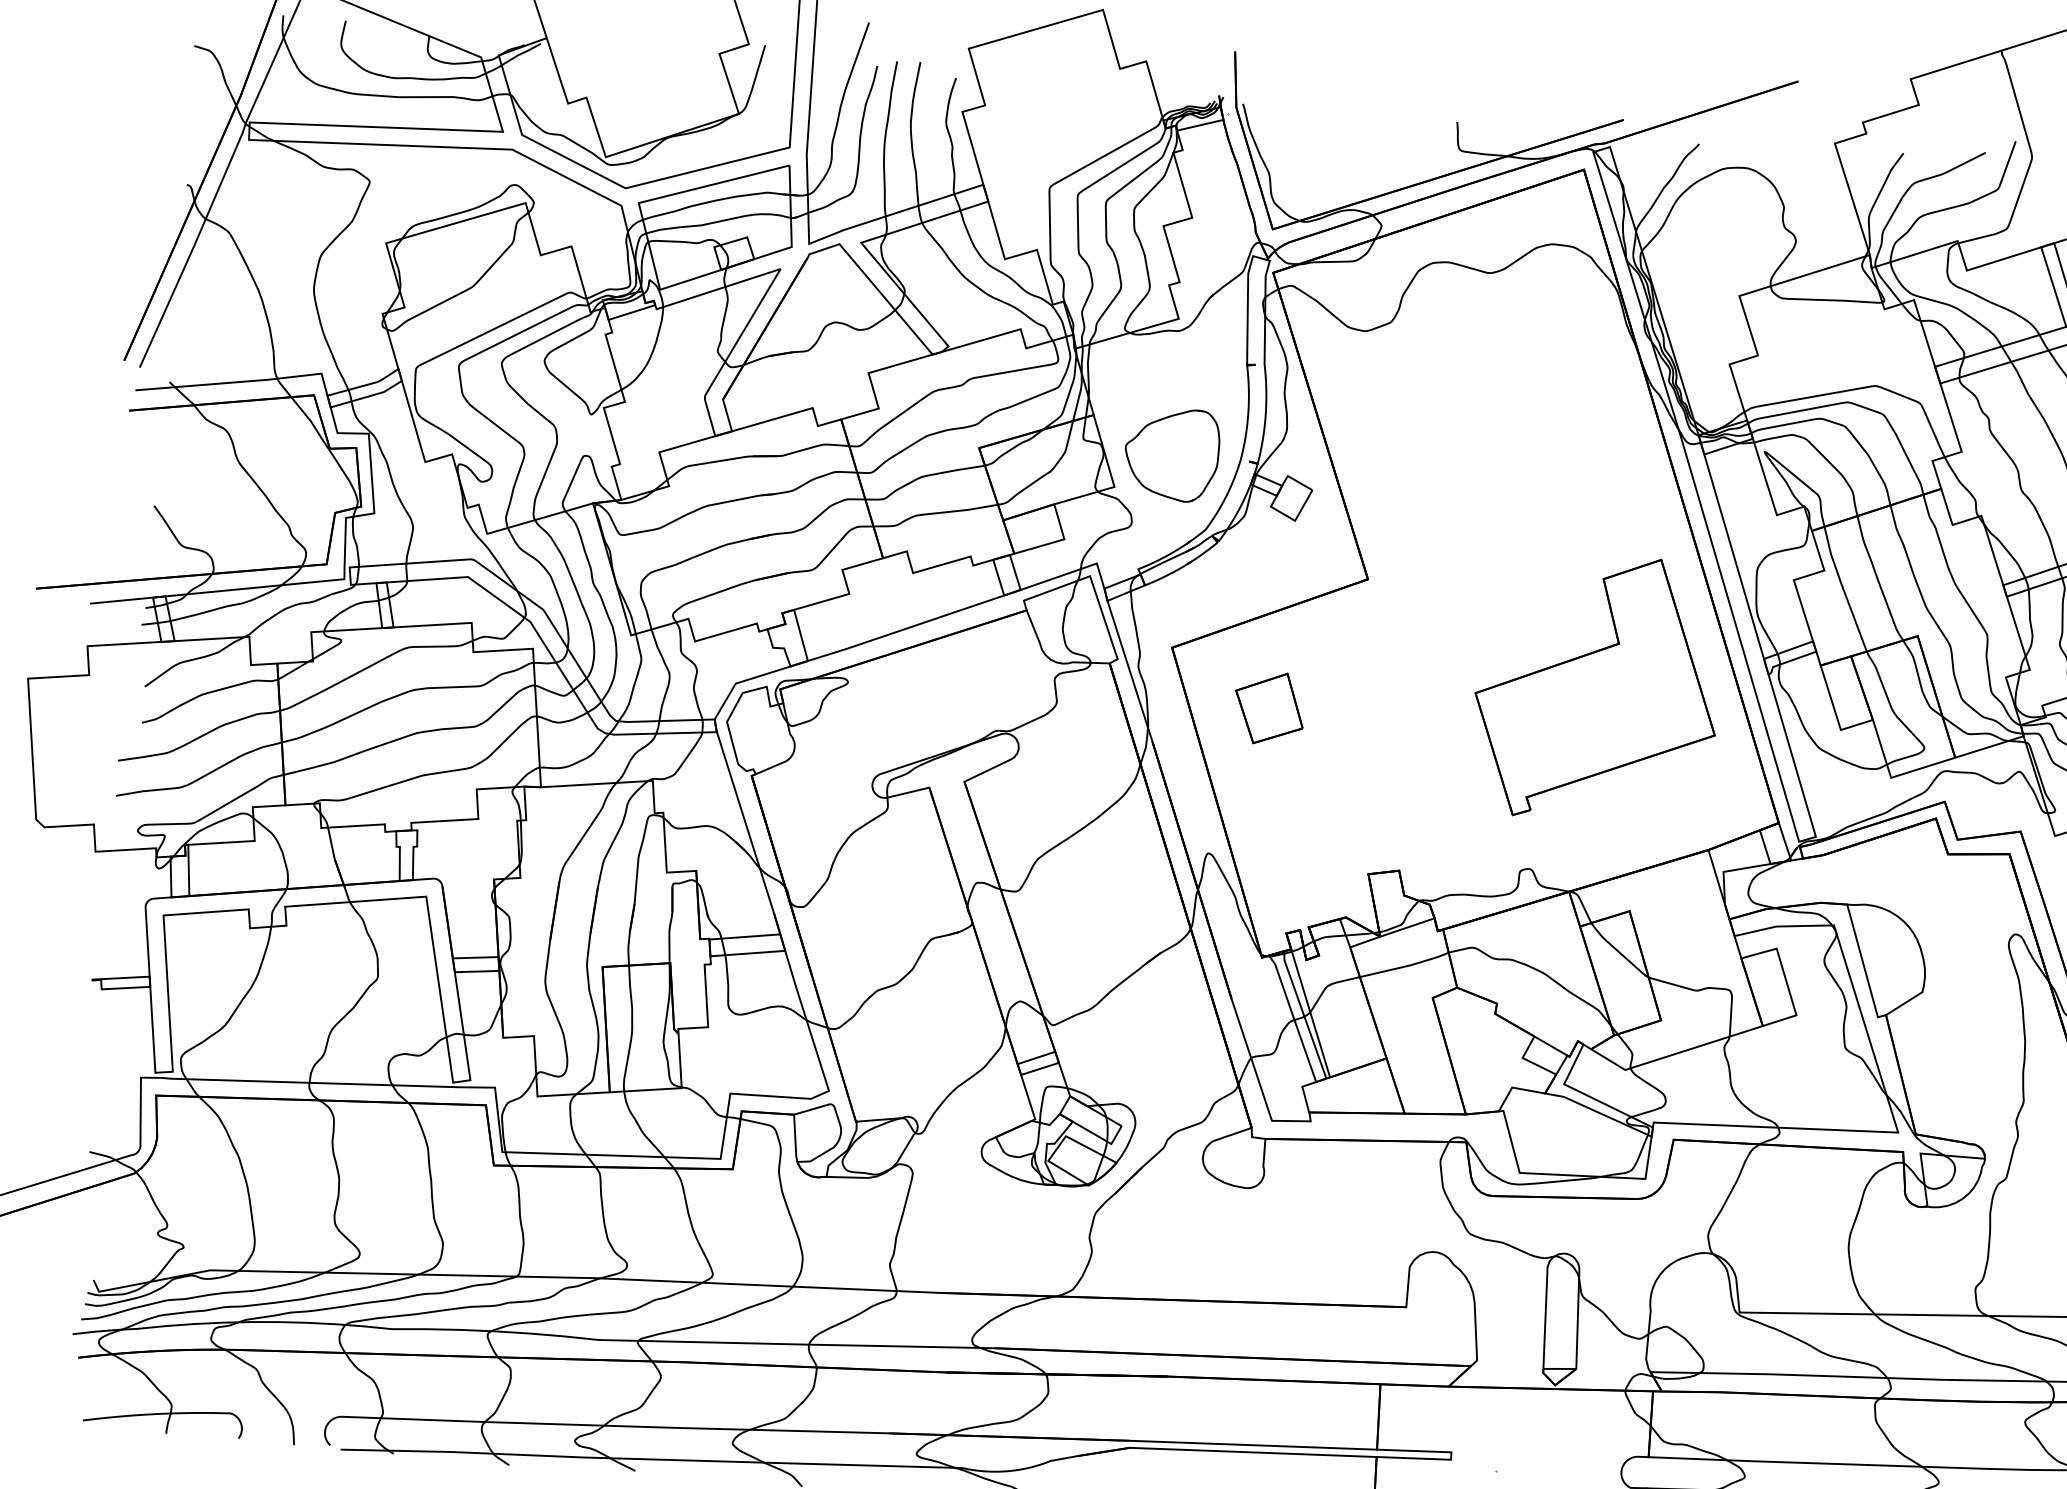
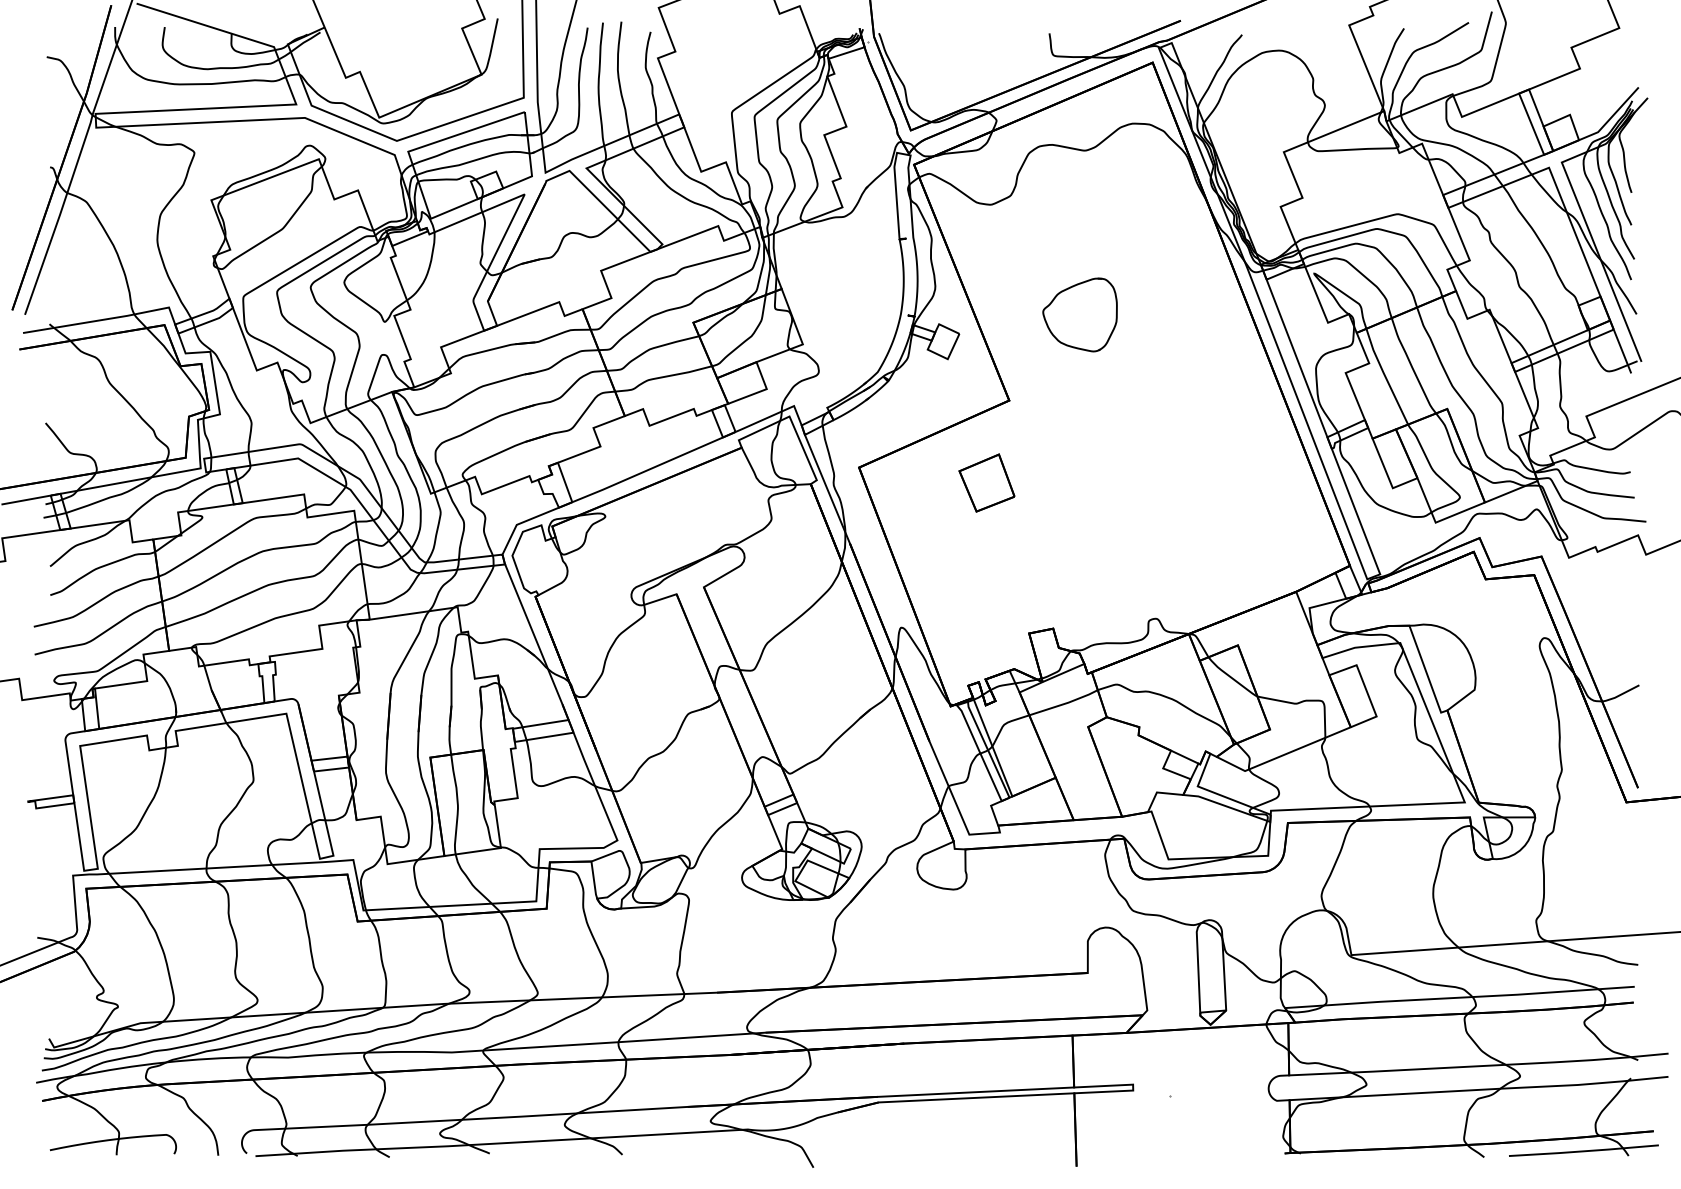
part: (1171, 453) -> (1079, 314), moved
part: (1597, 688) -> (1197, 471), removed
part: (1268, 707) -> (986, 482), moved

